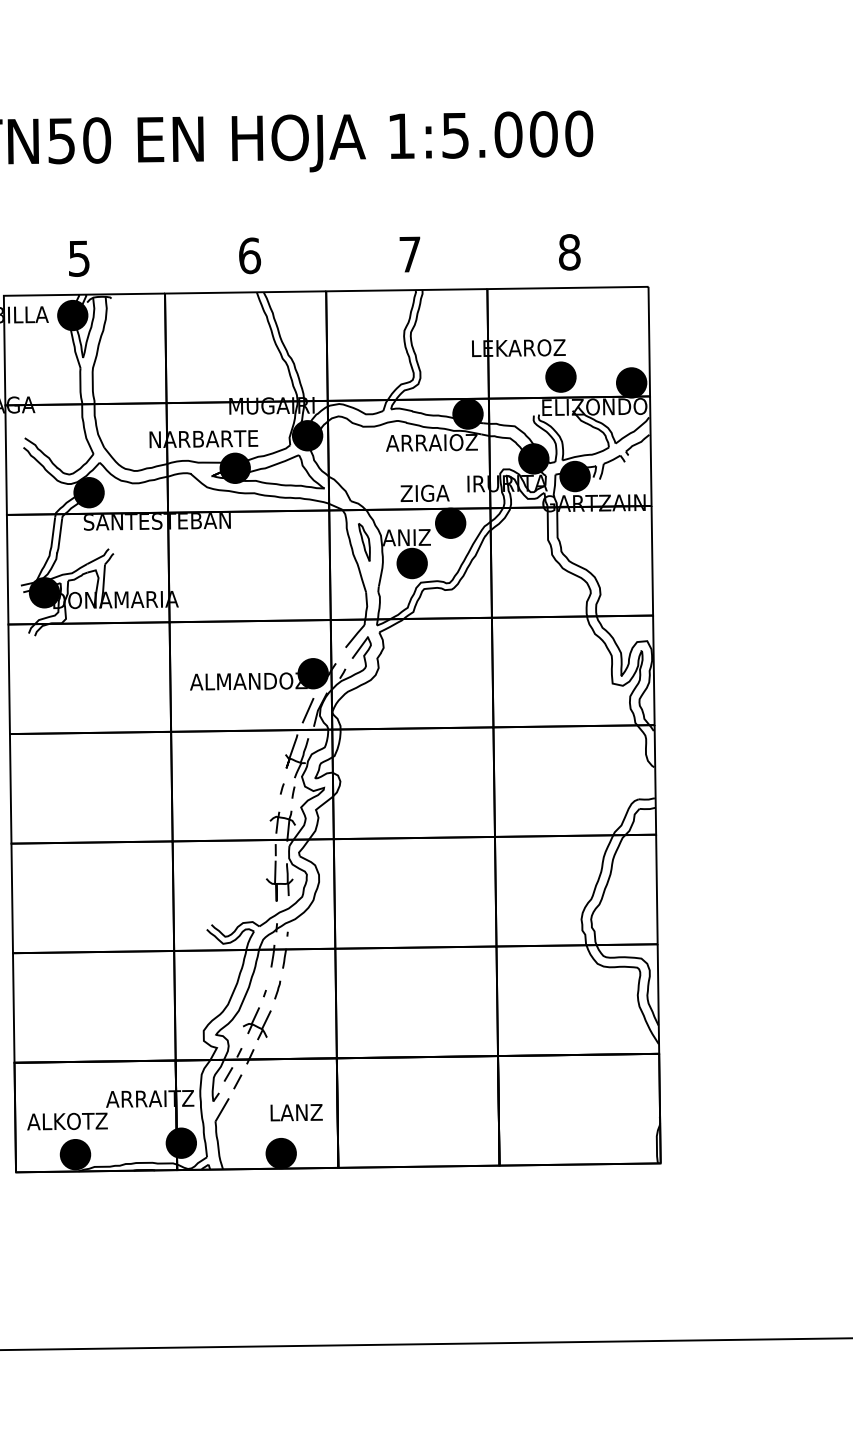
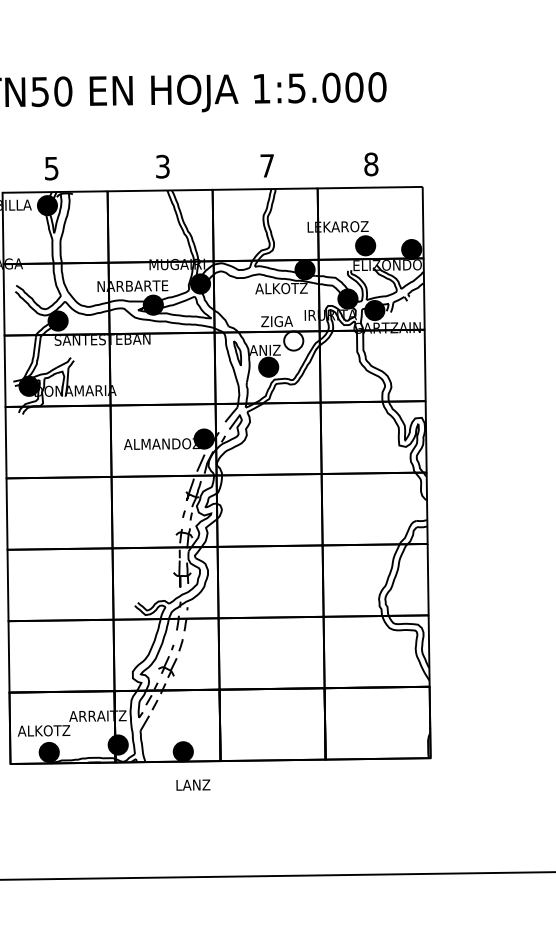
text: (249, 255) -> (162, 166), 6 -> 3
text: (431, 442) -> (281, 288), ARRAIOZ -> ALKOTZ
fill: (450, 522) -> (293, 340), removed
text: (296, 1111) -> (193, 784), moved

